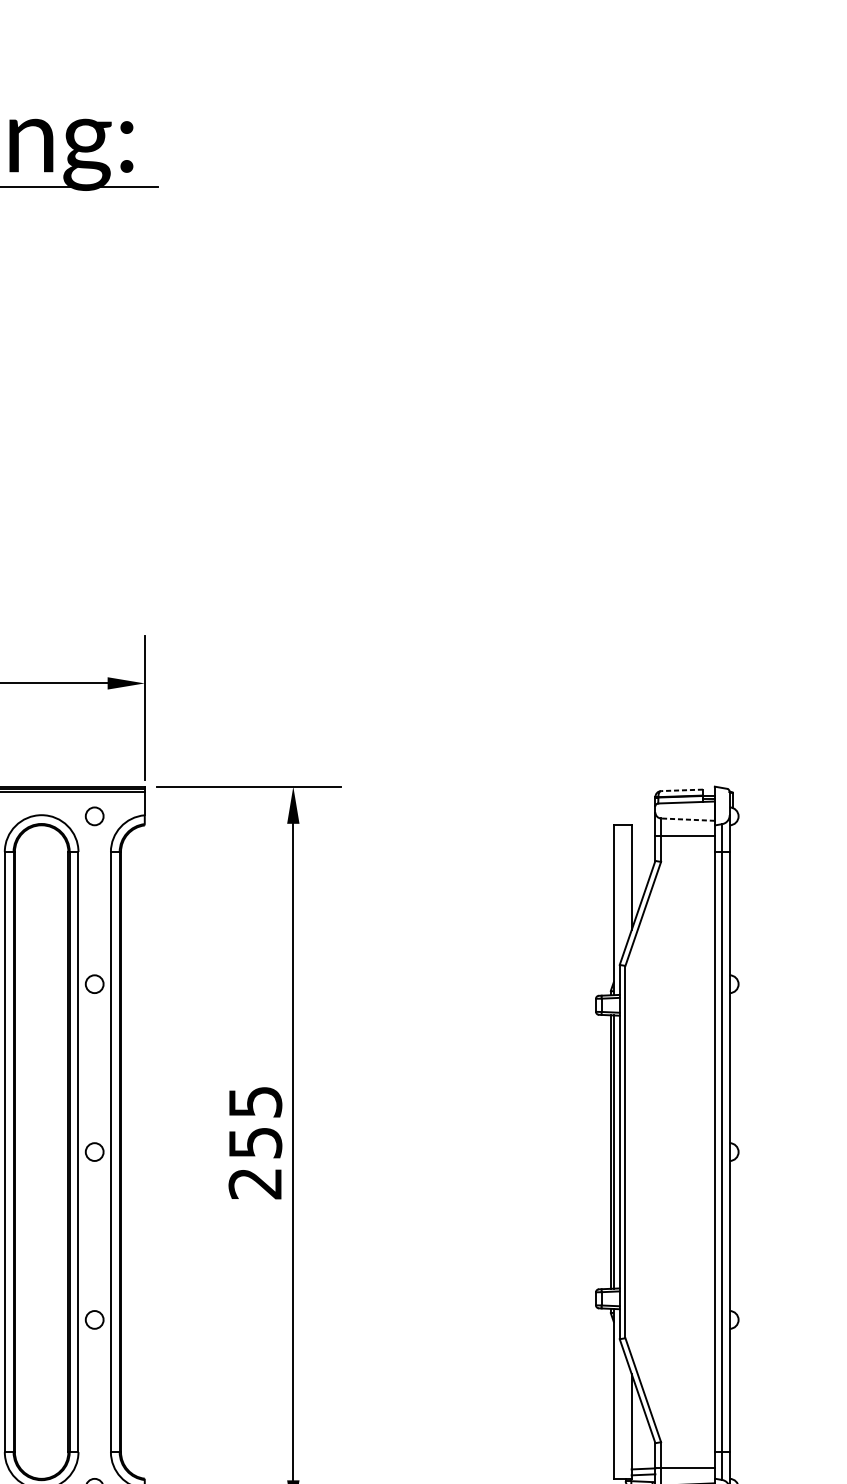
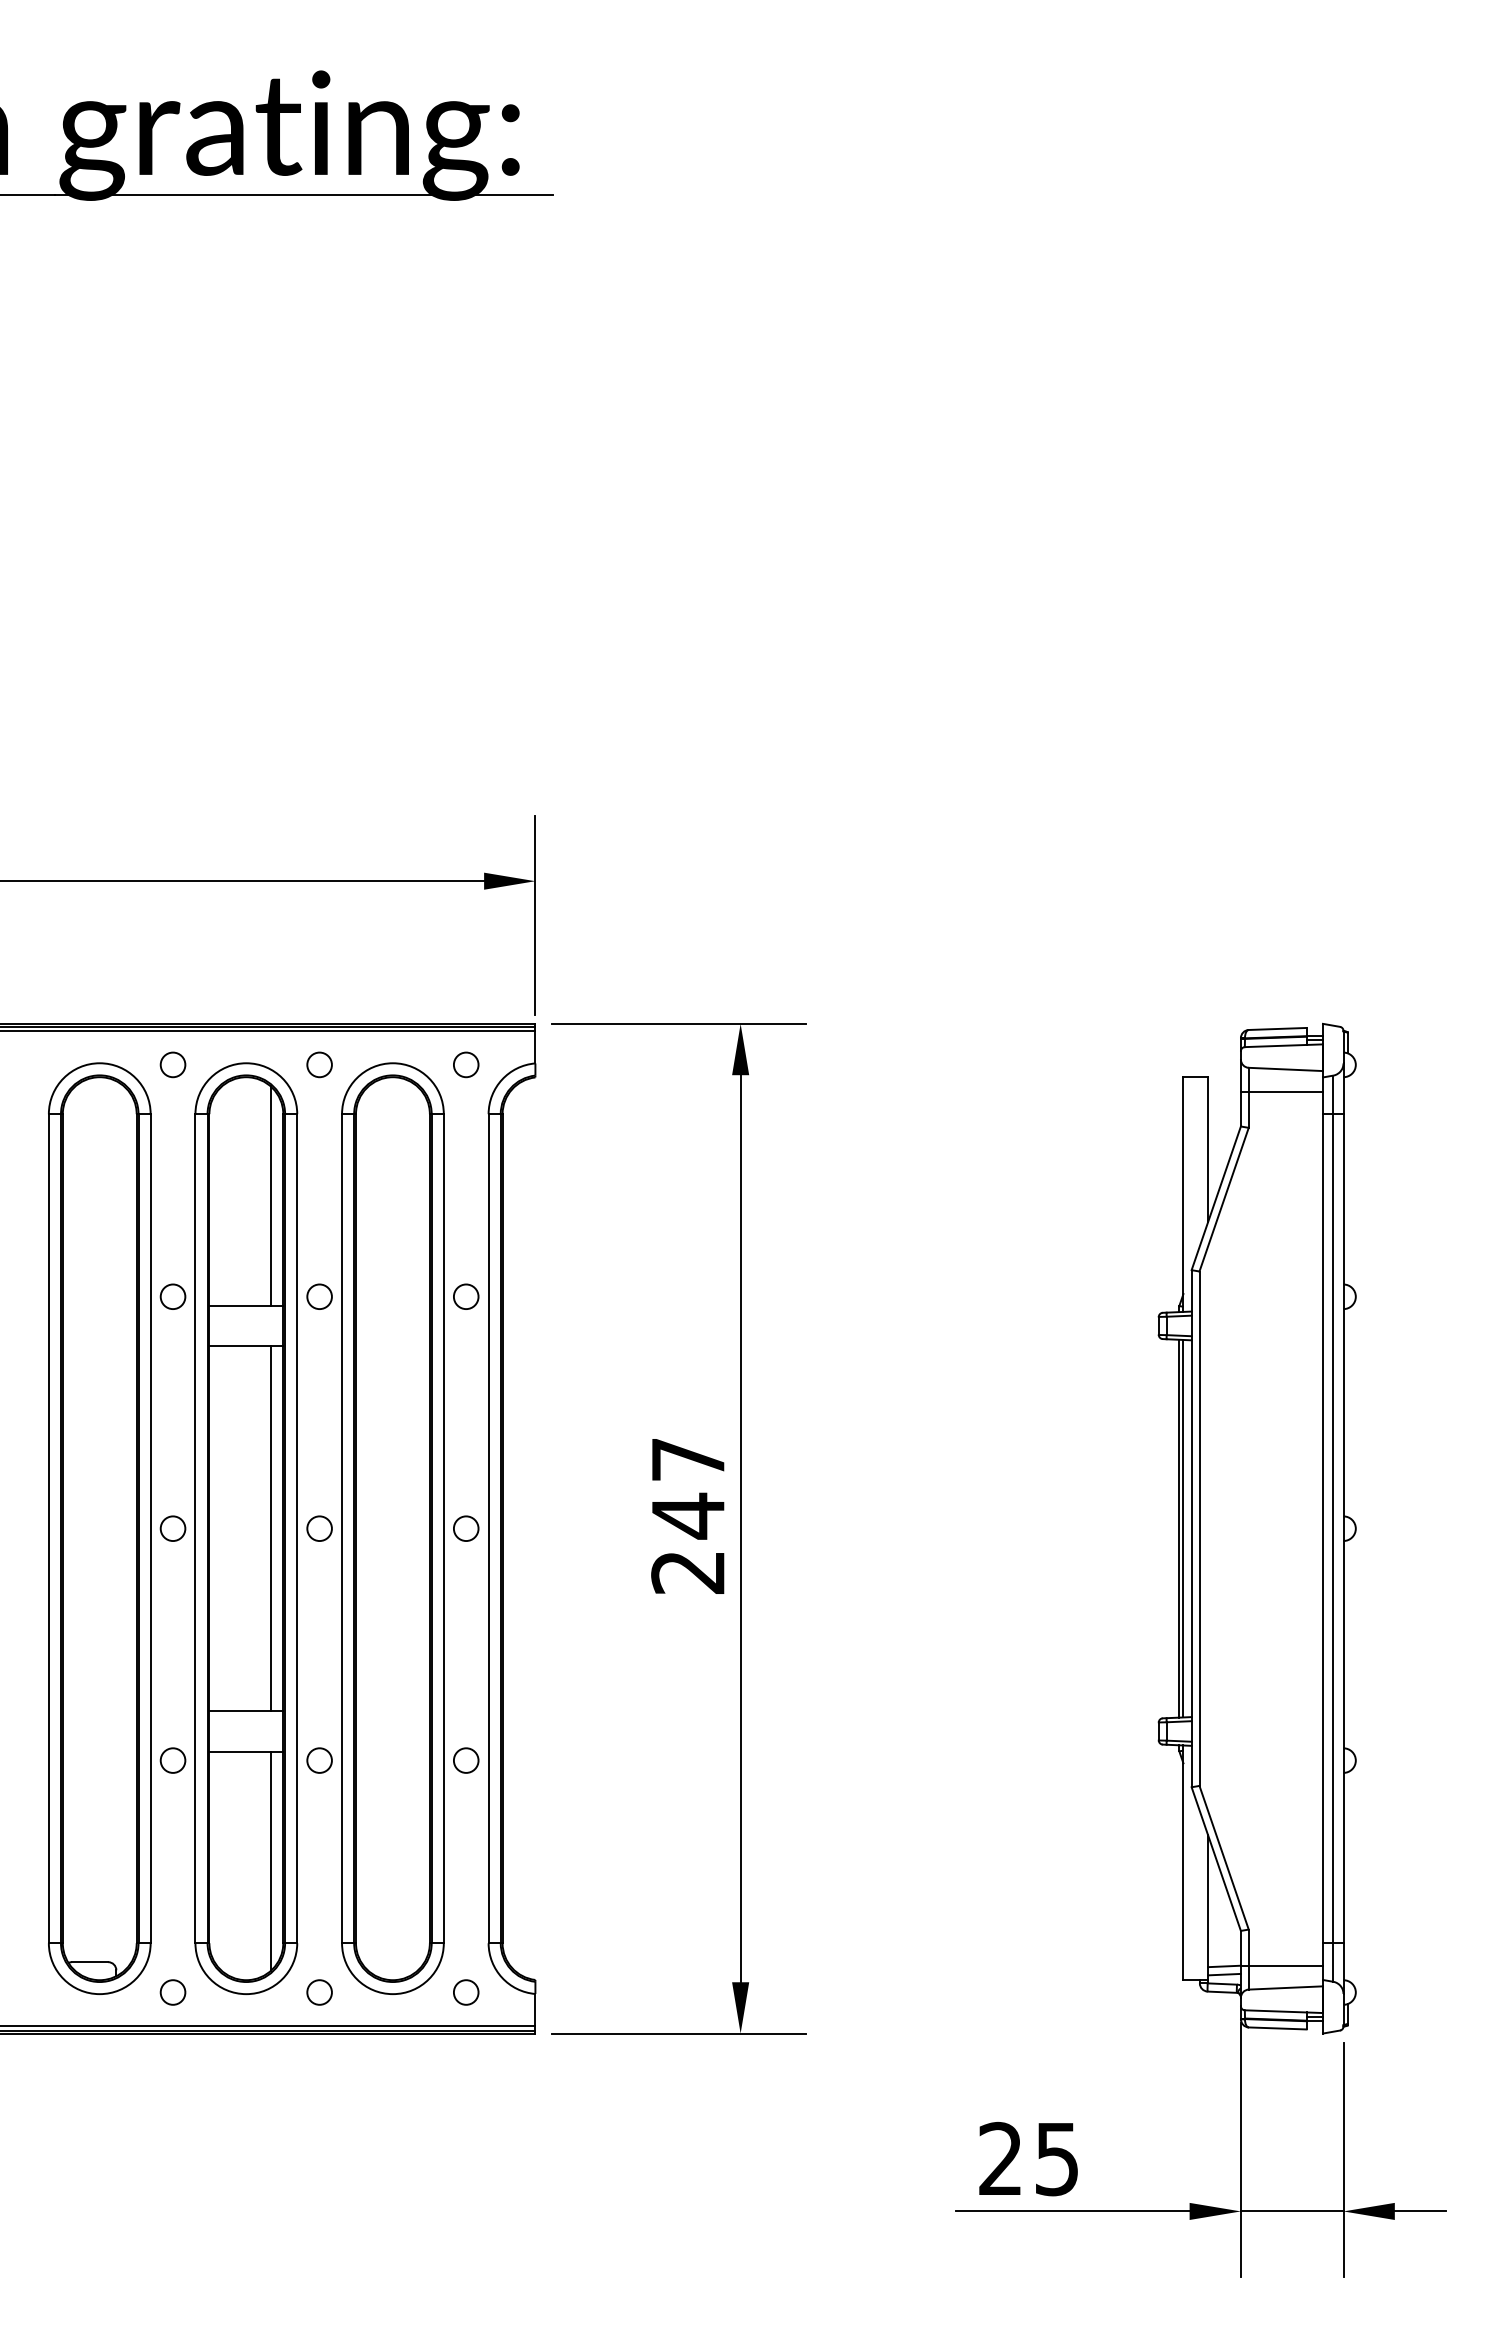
line: (681, 790) -> (1277, 1028), dashed -> solid
line: (687, 819) -> (1285, 1069), dashed -> solid
text: (255, 1123) -> (688, 1489), 255 -> 247

